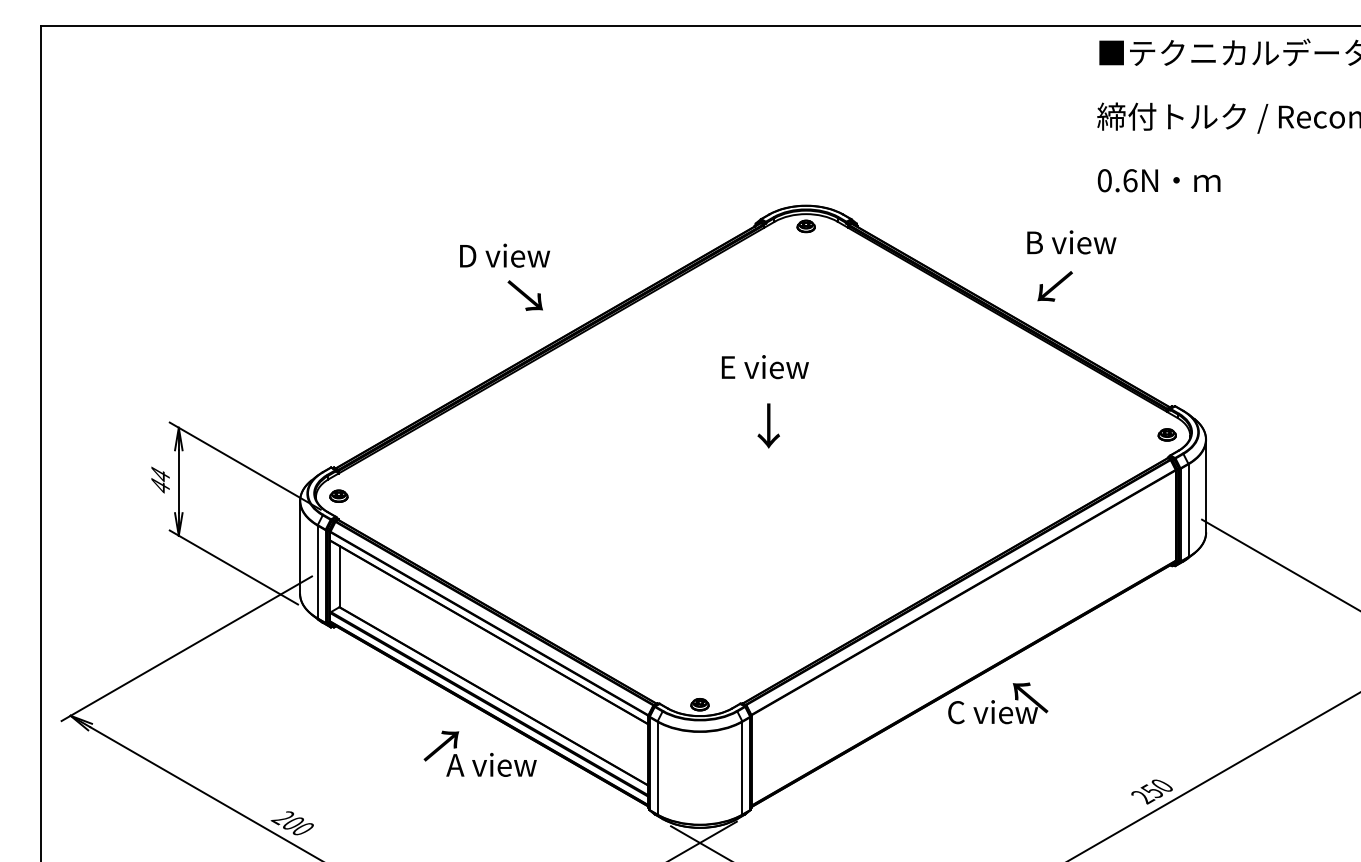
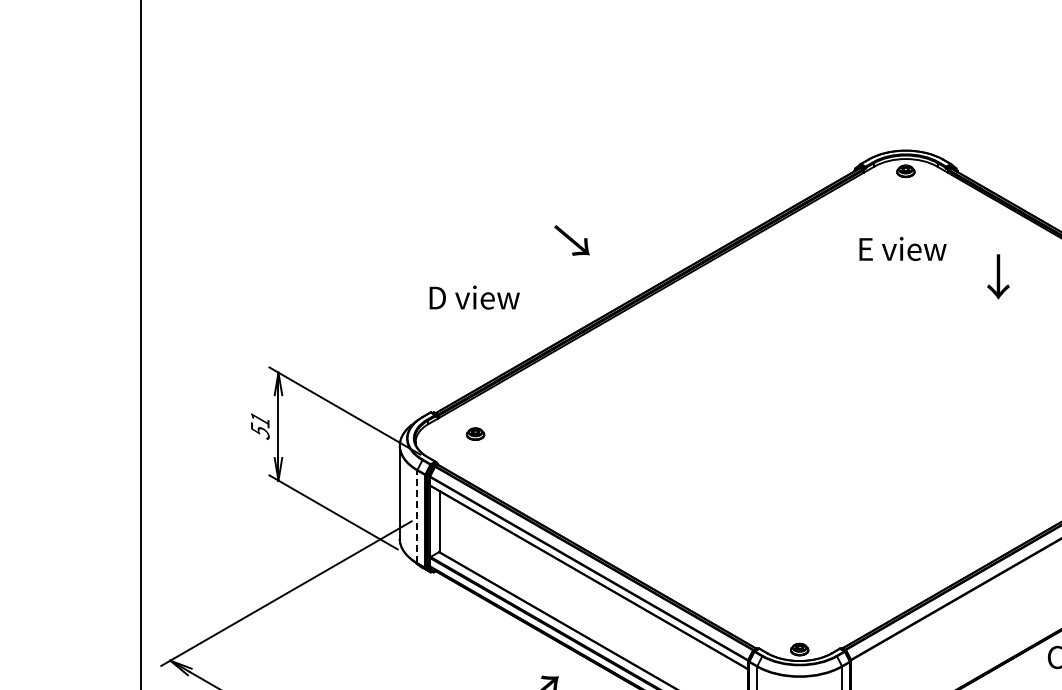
text: (505, 255) -> (475, 297), moved
text: (524, 295) -> (571, 240), moved
text: (764, 367) -> (902, 249), moved
text: (768, 425) -> (998, 276), moved
text: (160, 480) -> (260, 425), 44 -> 51
part: (338, 495) -> (475, 433), moved
line: (317, 571) -> (417, 516), solid -> dashed

